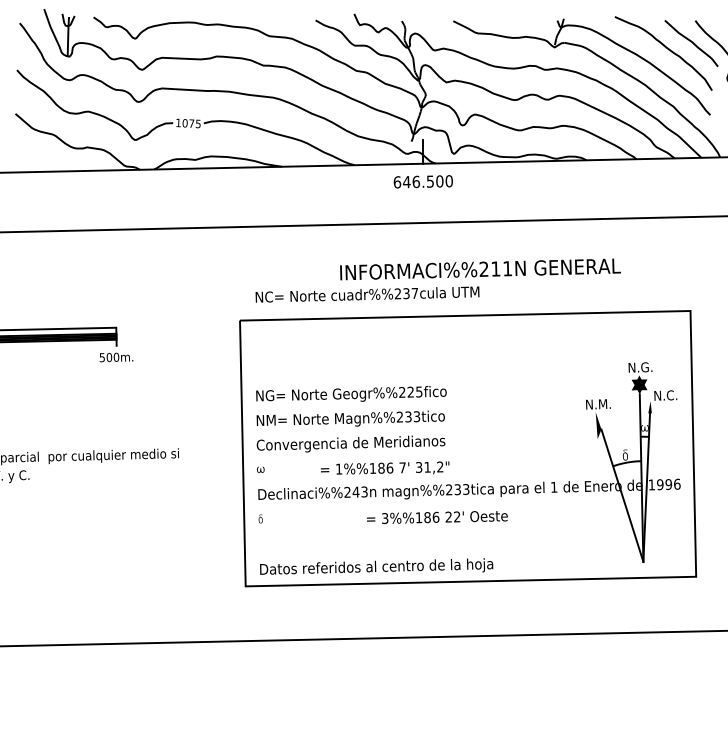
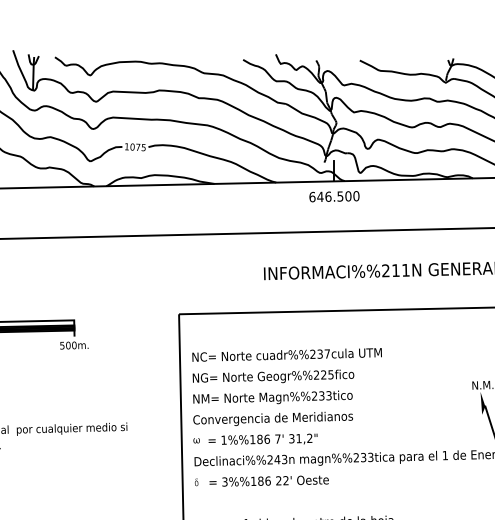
text: (367, 294) -> (287, 354), moved
text: (385, 467) -> (263, 438), moved
text: (437, 517) -> (269, 481), moved

